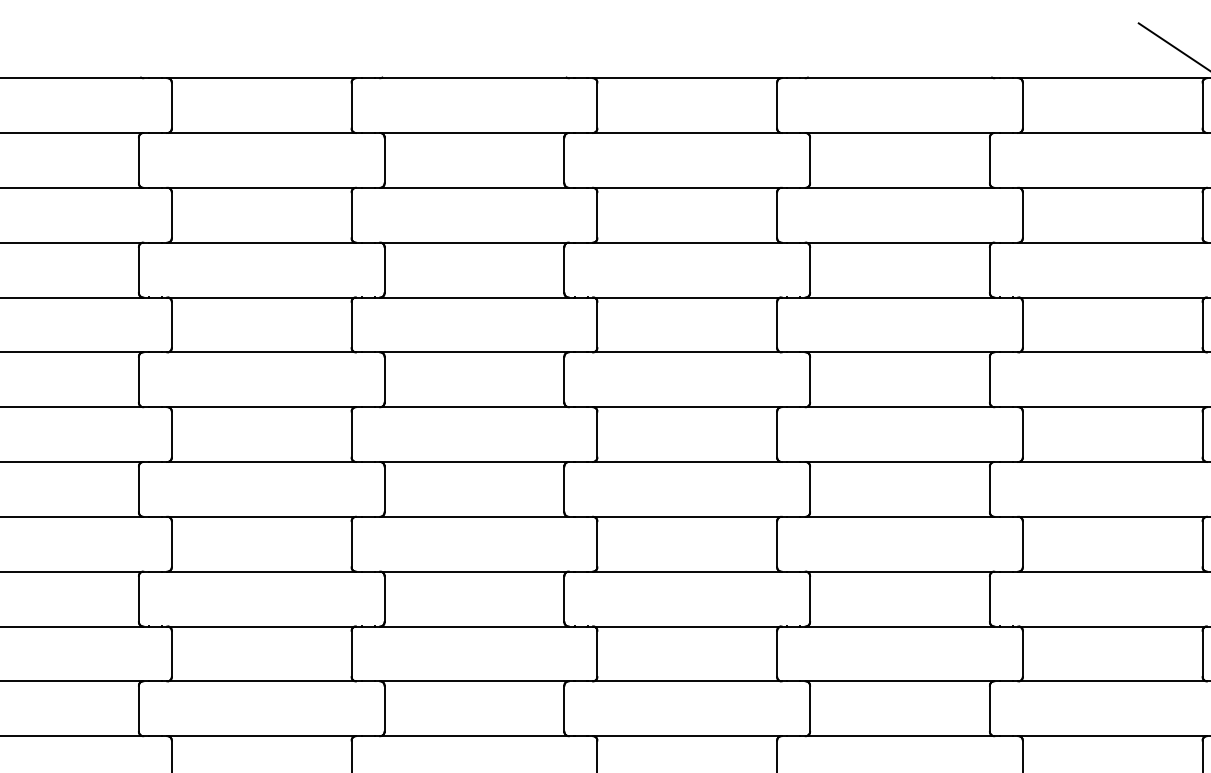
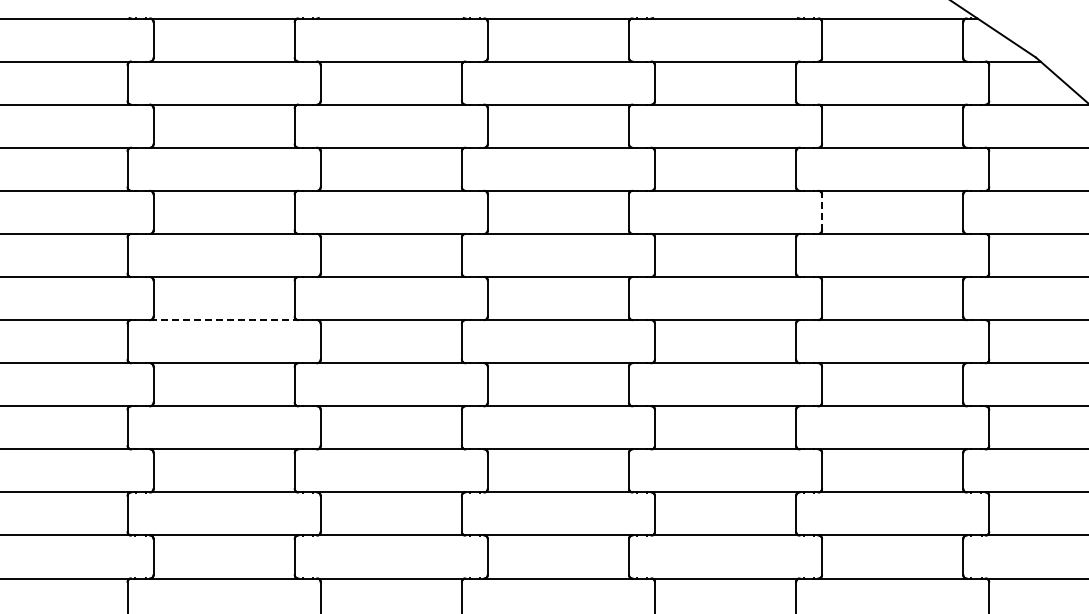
line: (1023, 323) -> (822, 211), solid -> dashed
line: (262, 462) -> (224, 320), solid -> dashed

